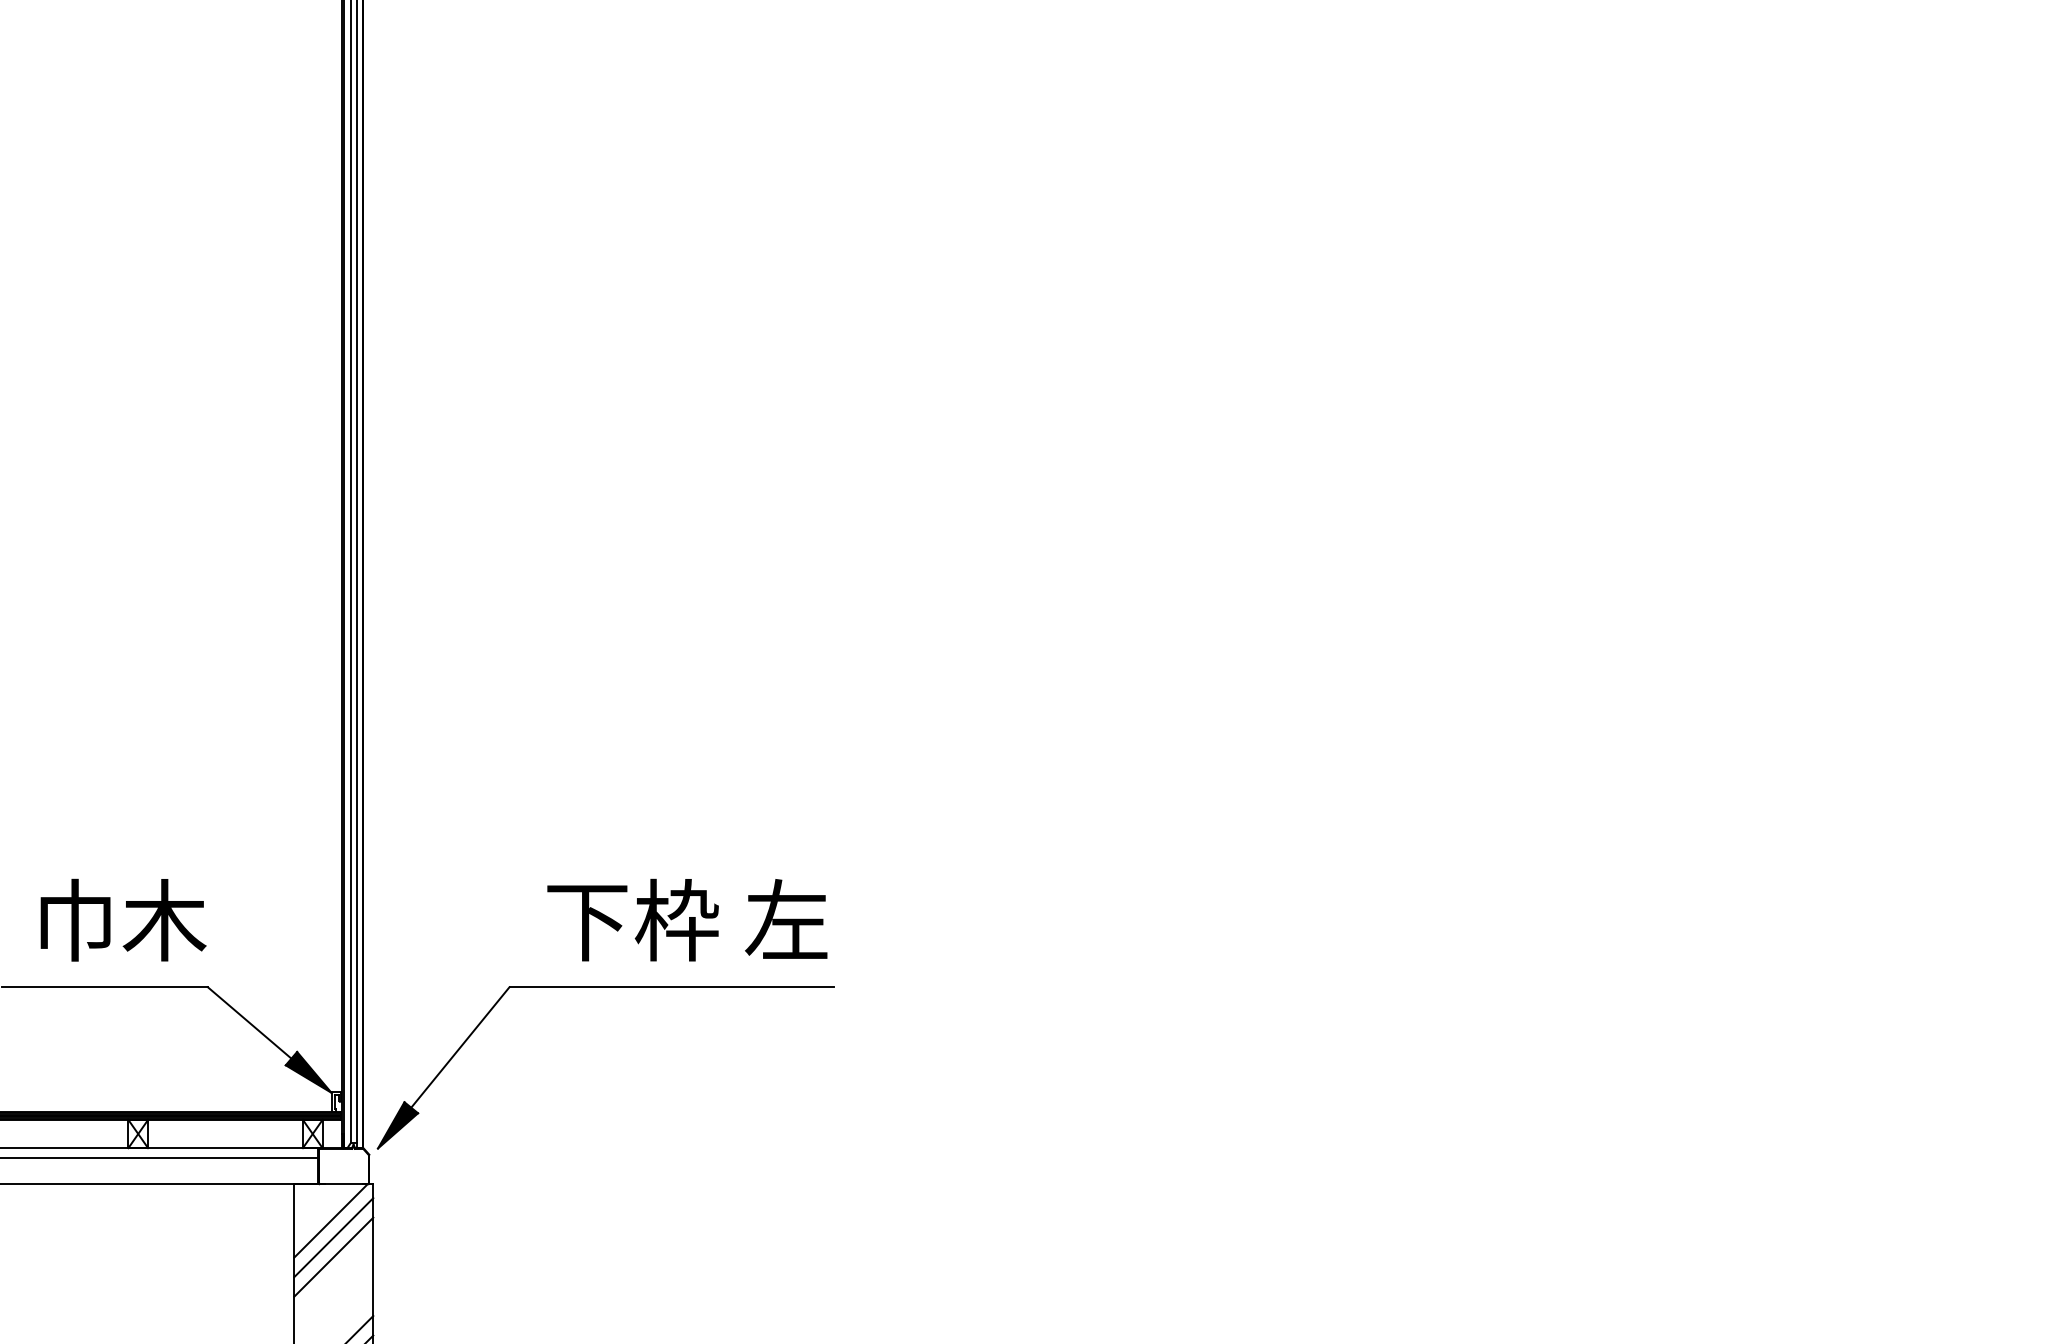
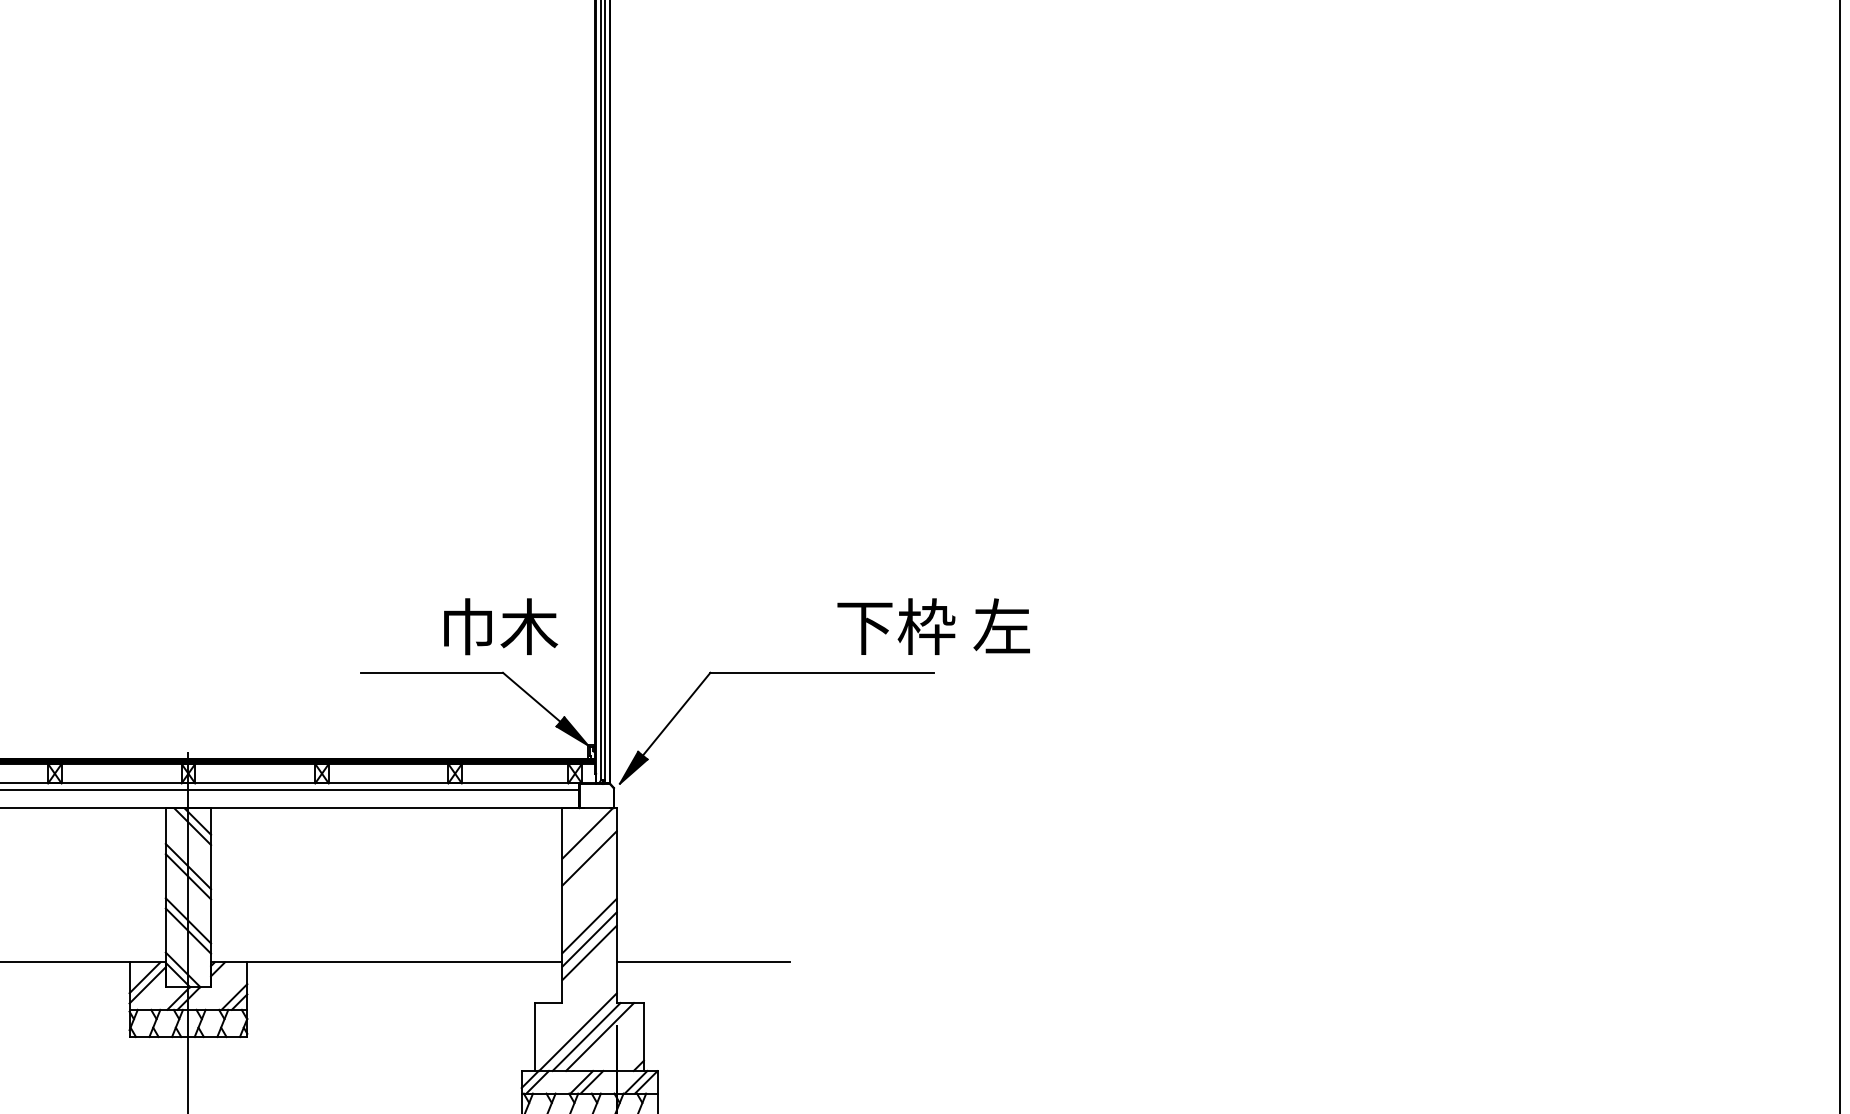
text: (124, 919) -> (501, 626), moved
text: (687, 919) -> (933, 626), moved
line: (333, 1236) -> (589, 844), removed

